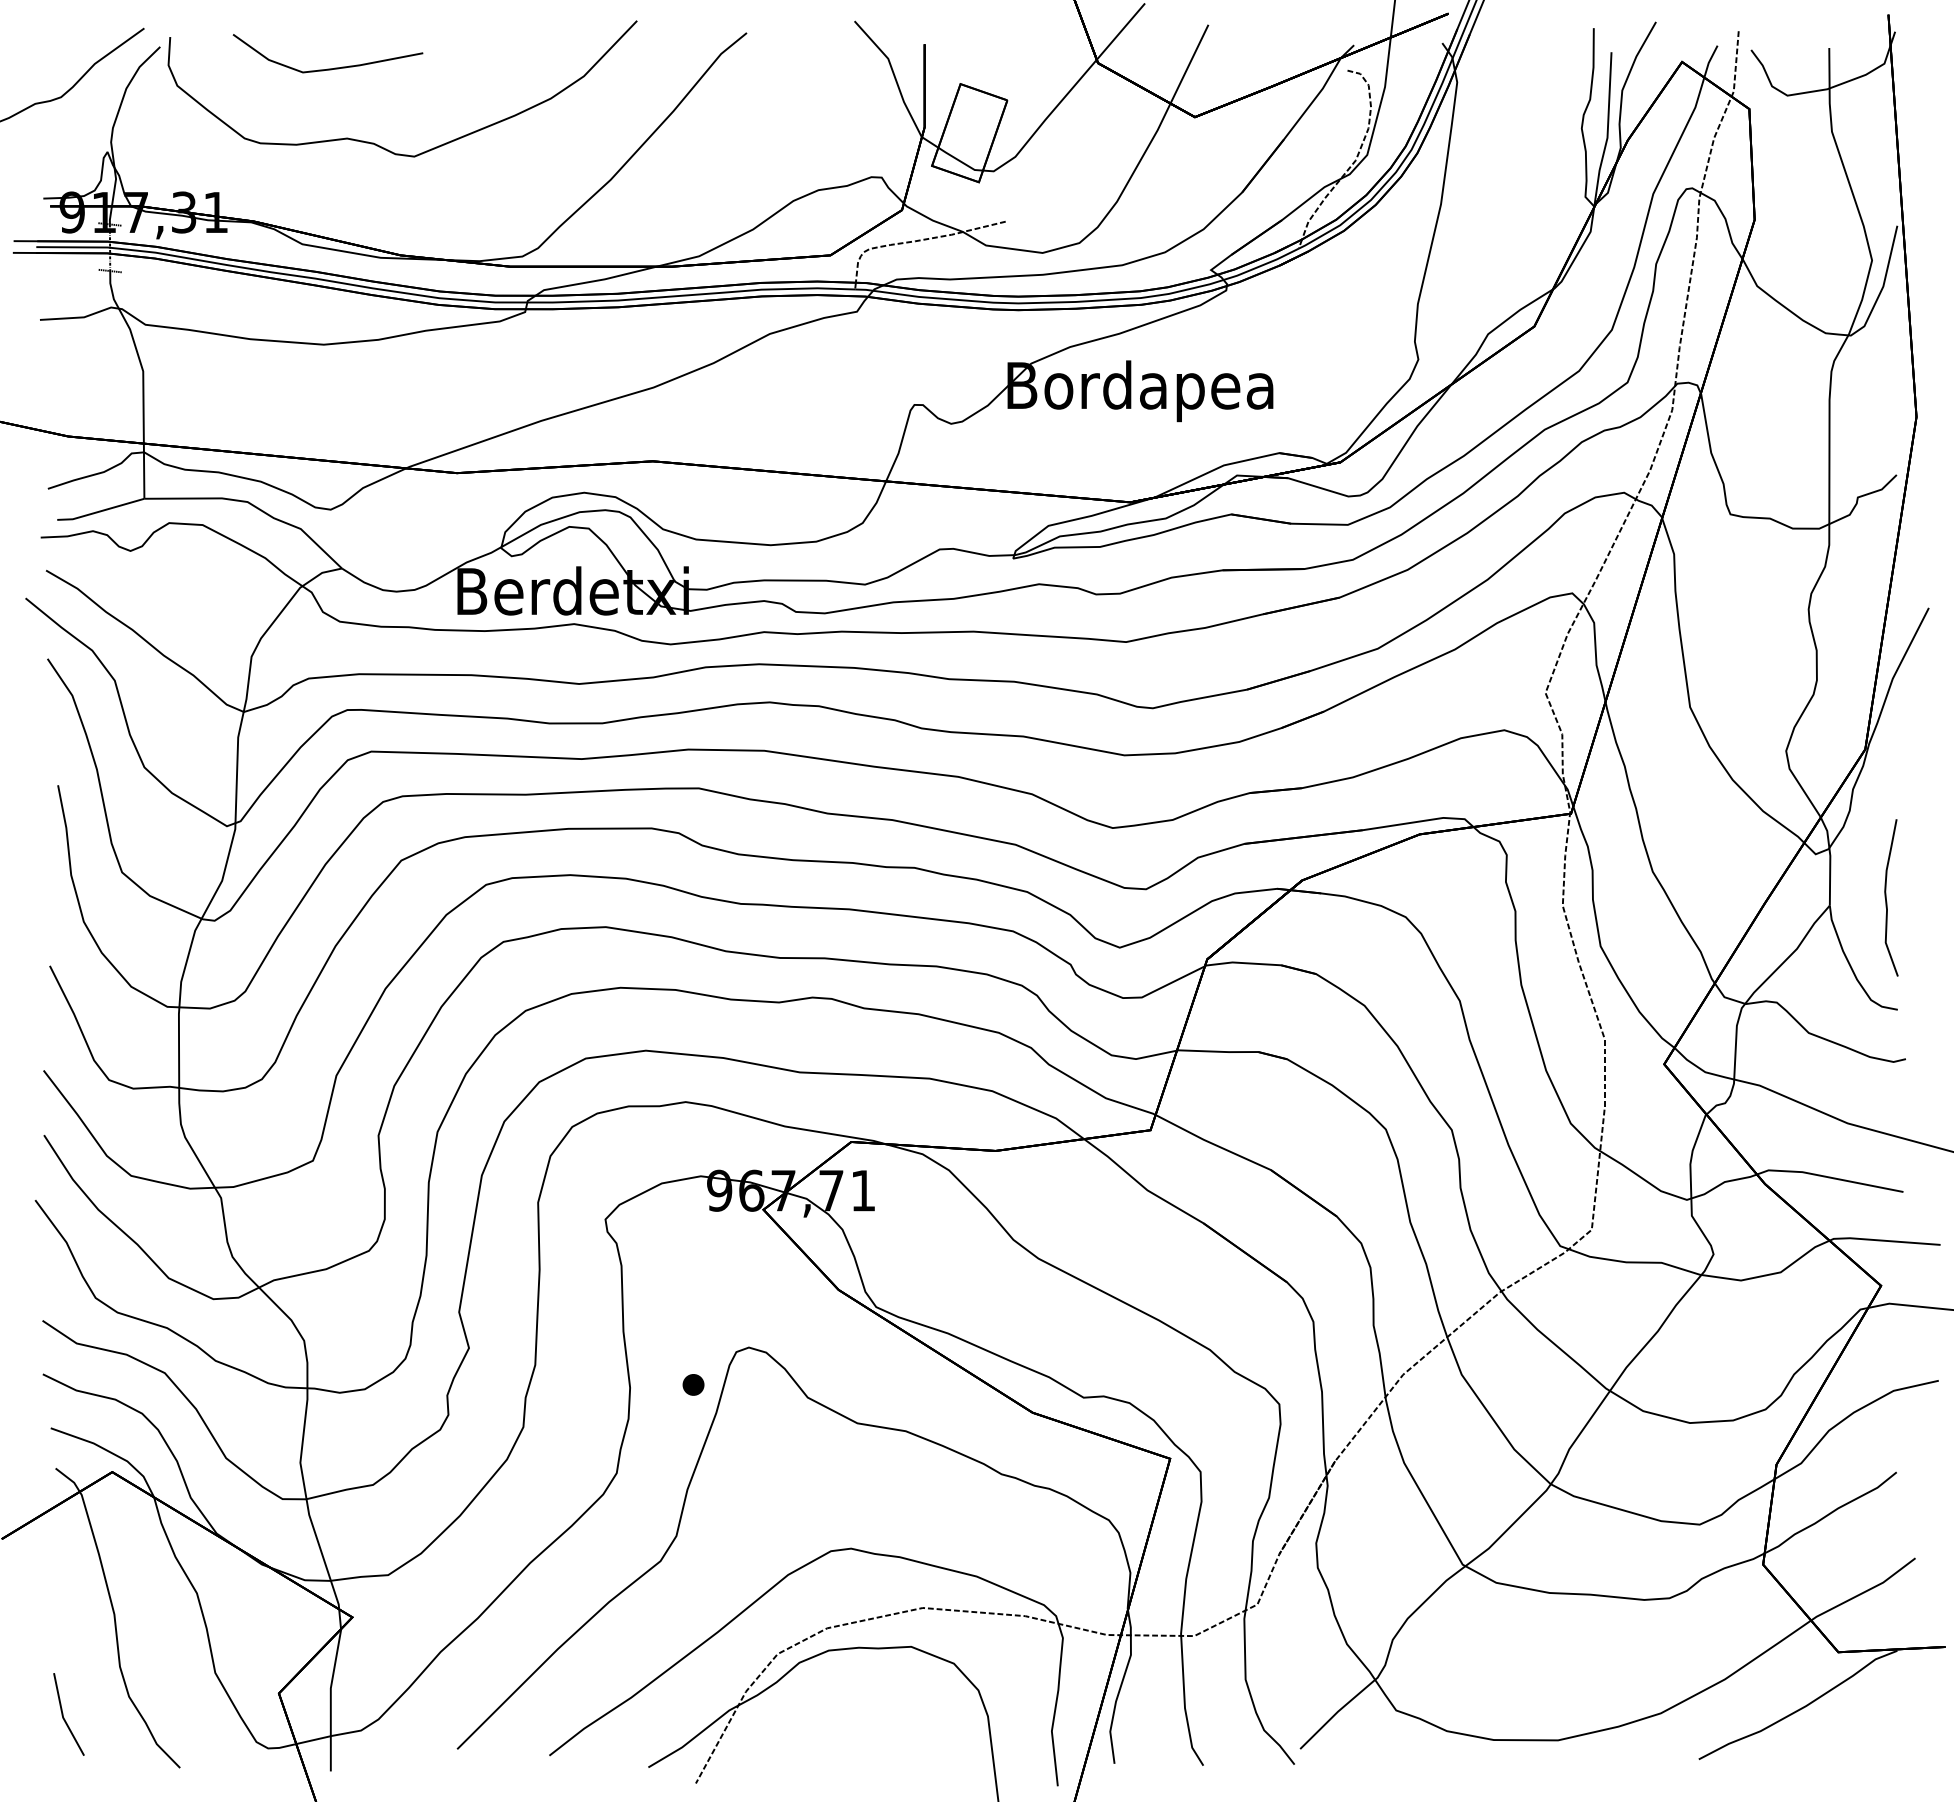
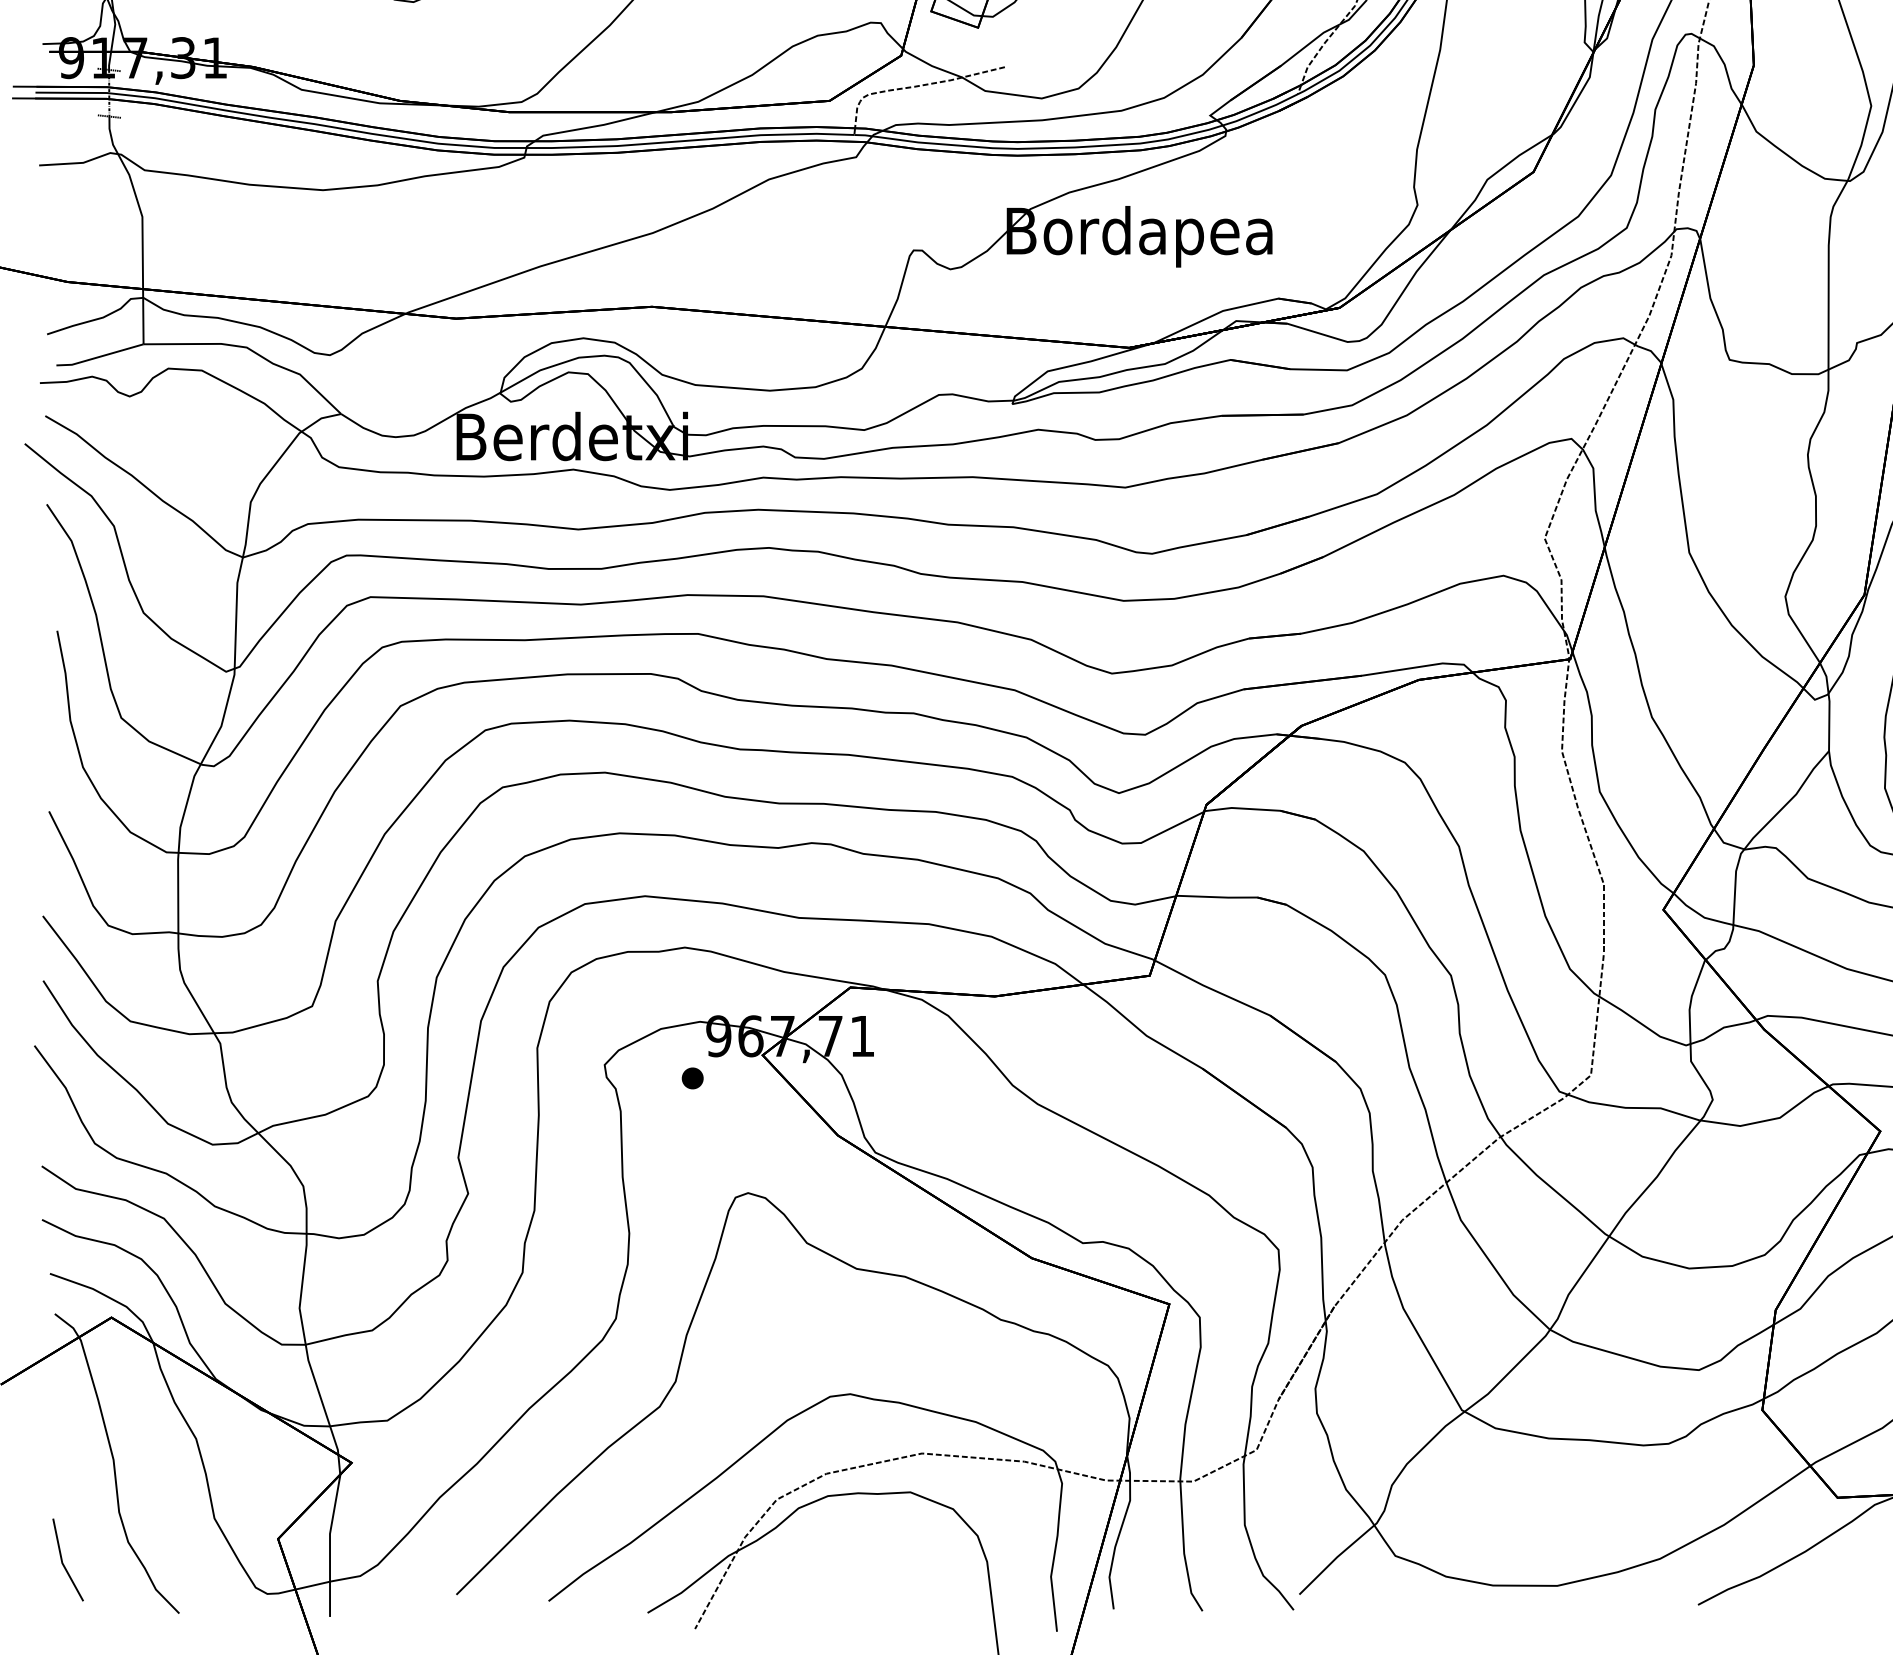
part: (693, 1384) -> (692, 1078), moved

